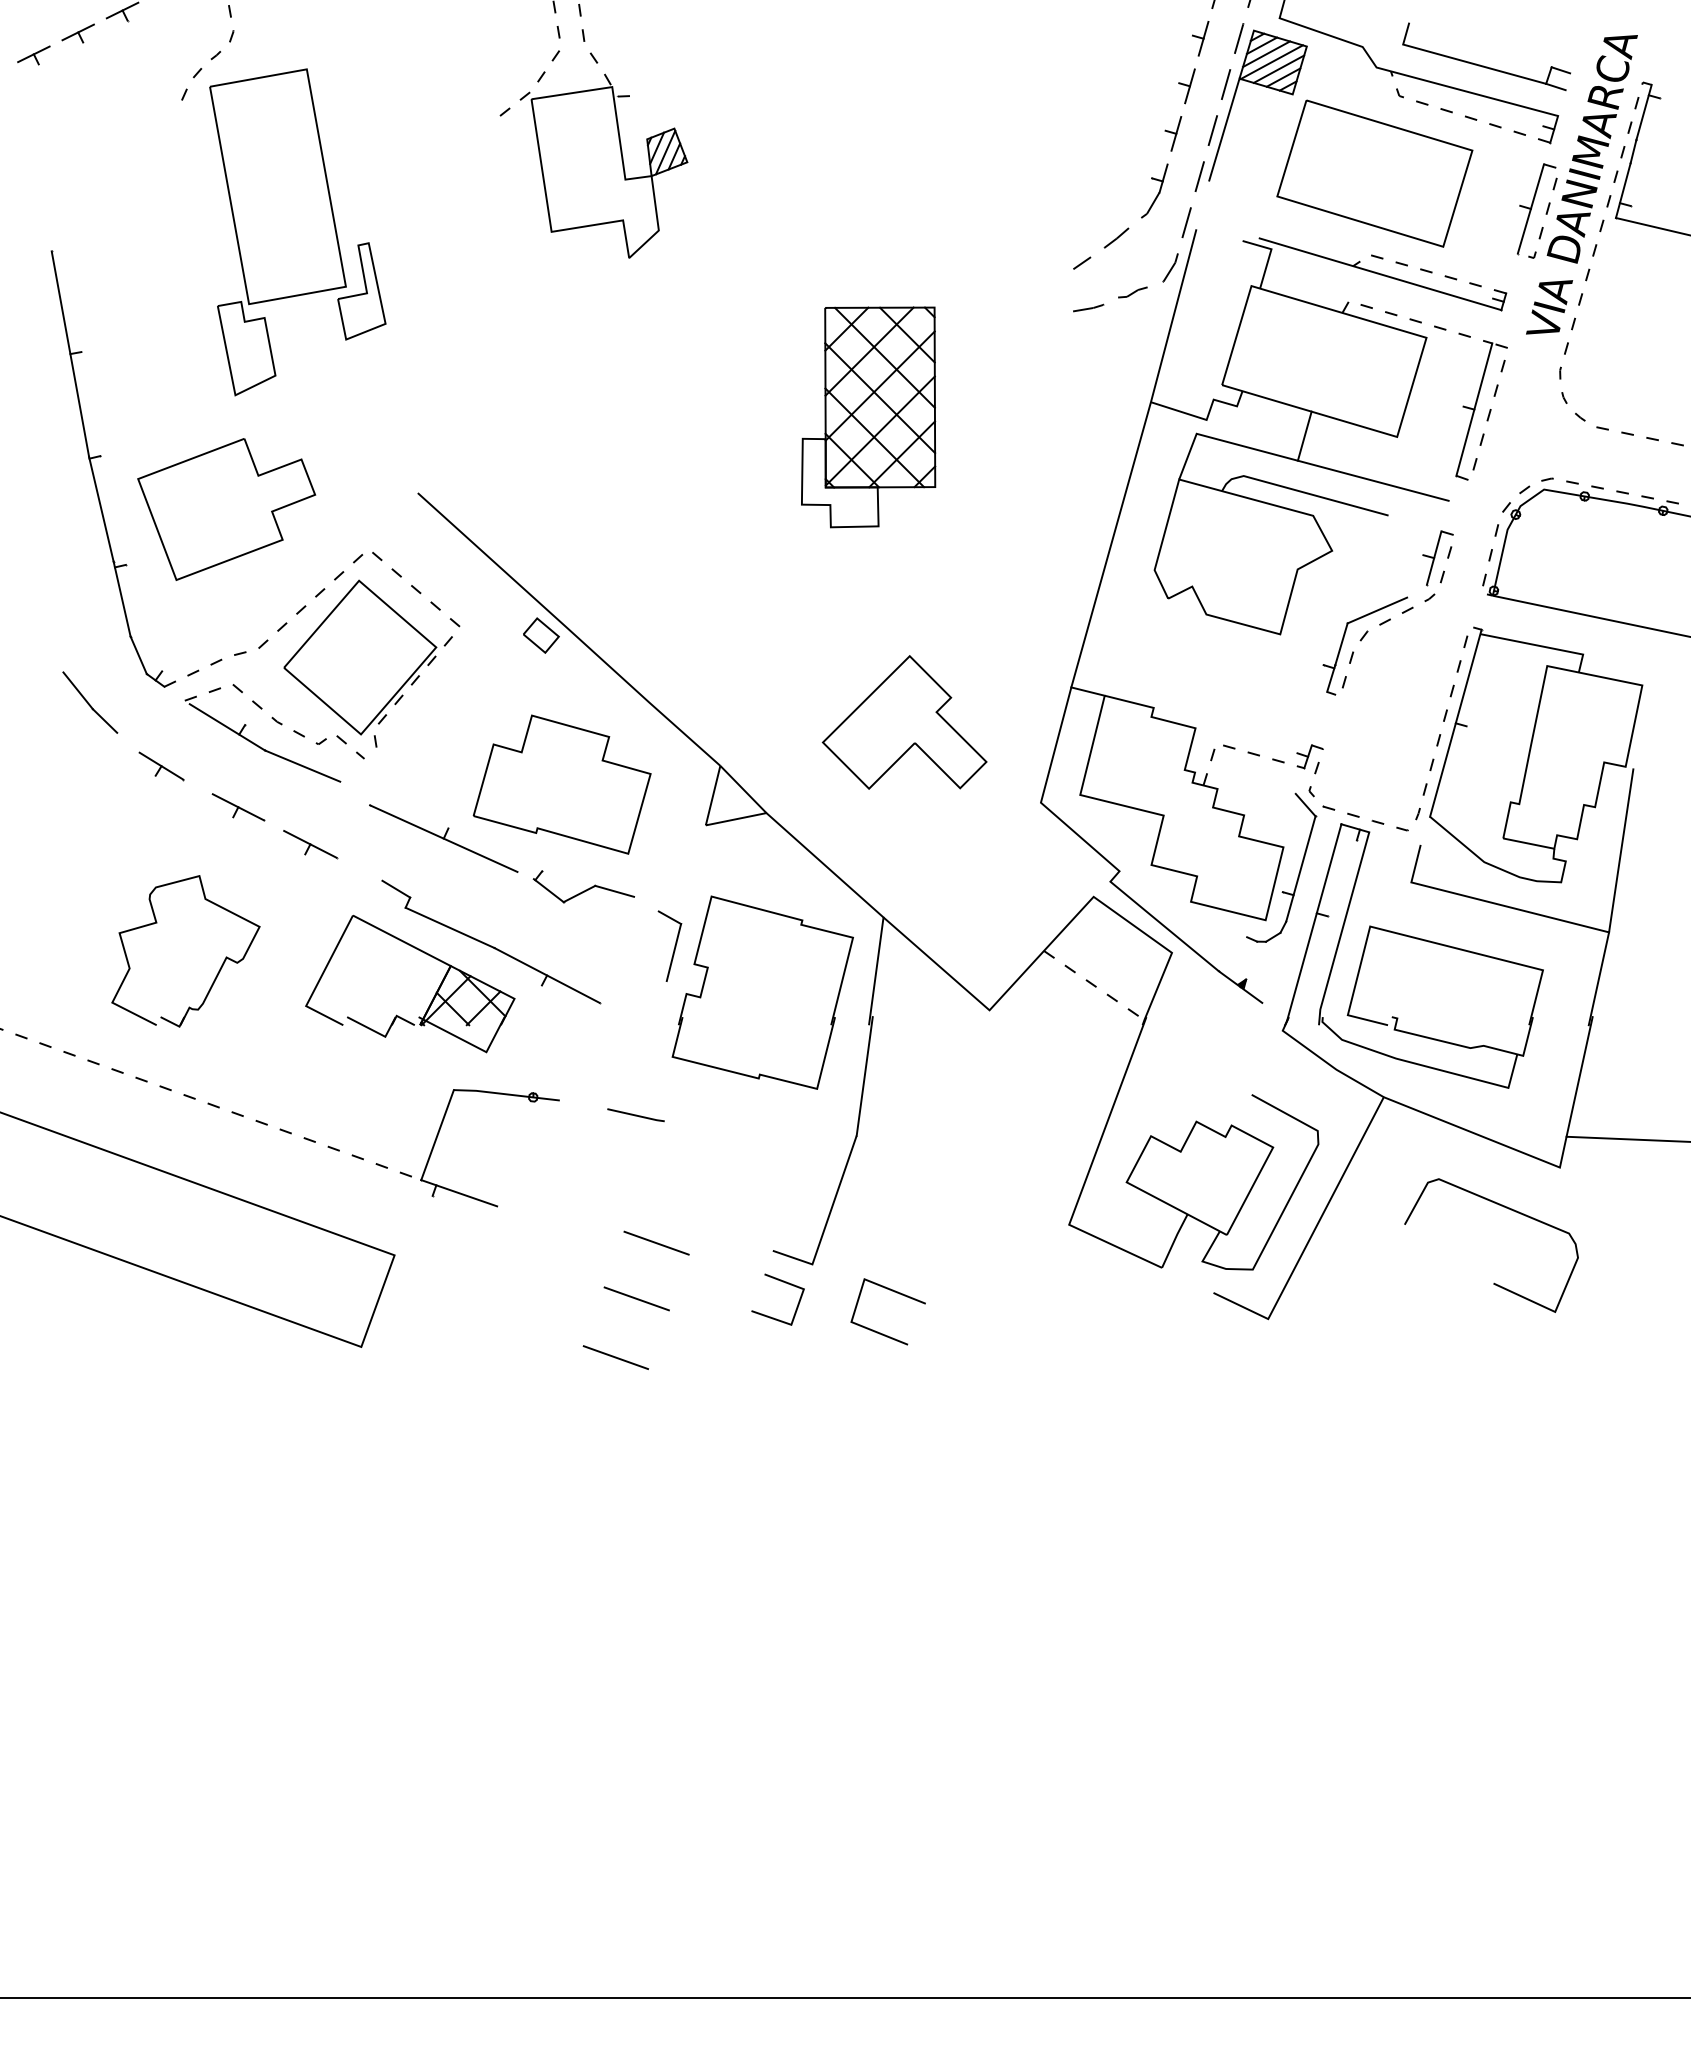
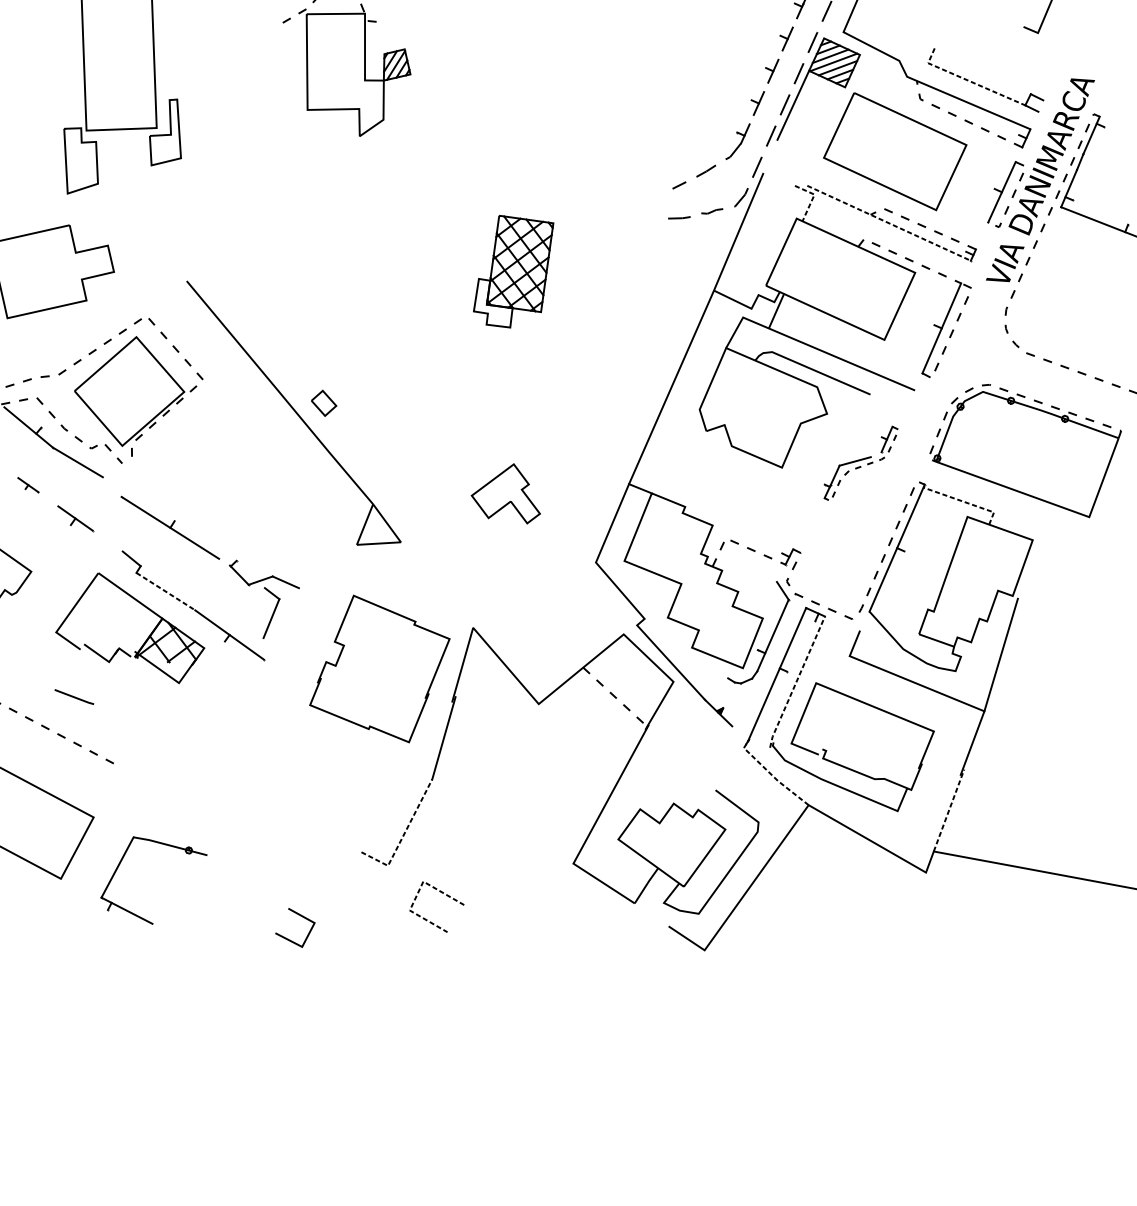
line: (1463, 61) -> (969, 81), solid -> dashed
line: (1270, 254) -> (813, 198), solid -> dashed
line: (1381, 274) -> (889, 223), solid -> dashed
part: (868, 417) -> (512, 272), size x0.7
line: (1304, 435) -> (776, 310), moved
part: (1387, 612) -> (860, 463), size x0.7
part: (541, 635) -> (324, 403), moved
line: (1541, 646) -> (965, 502), solid -> dashed
part: (904, 722) -> (507, 492), size x0.6
part: (561, 784) -> (258, 501), removed
part: (238, 807) -> (28, 485), size x0.6
line: (824, 865) -> (436, 585), removed
line: (450, 927) -> (166, 591), solid -> dashed
line: (1342, 928) -> (796, 681), solid -> dashed
part: (669, 945) -> (269, 613), moved
line: (1325, 1061) -> (771, 774), solid -> dashed
line: (1579, 1076) -> (949, 810), solid -> dashed
line: (635, 1115) -> (73, 697), moved
part: (472, 1196) -> (136, 914), moved
line: (827, 1220) -> (403, 836), solid -> dashed
line: (656, 1242) -> (280, 834), removed
line: (782, 1282) -> (300, 916), moved
curve: (1494, 1282) -> (868, 947), removed
line: (636, 1298) -> (260, 872), removed
line: (858, 1298) -> (417, 894), solid -> dashed
line: (615, 1357) -> (239, 911), removed

